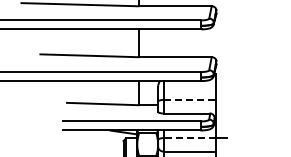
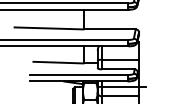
line: (190, 99) -> (120, 59), dashed -> solid
line: (189, 138) -> (119, 87), dashed -> solid

